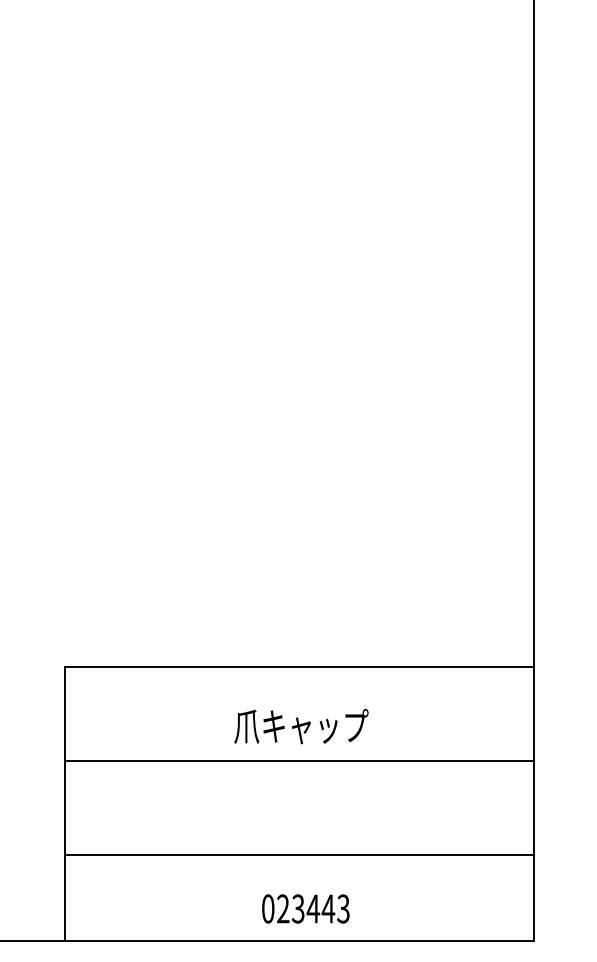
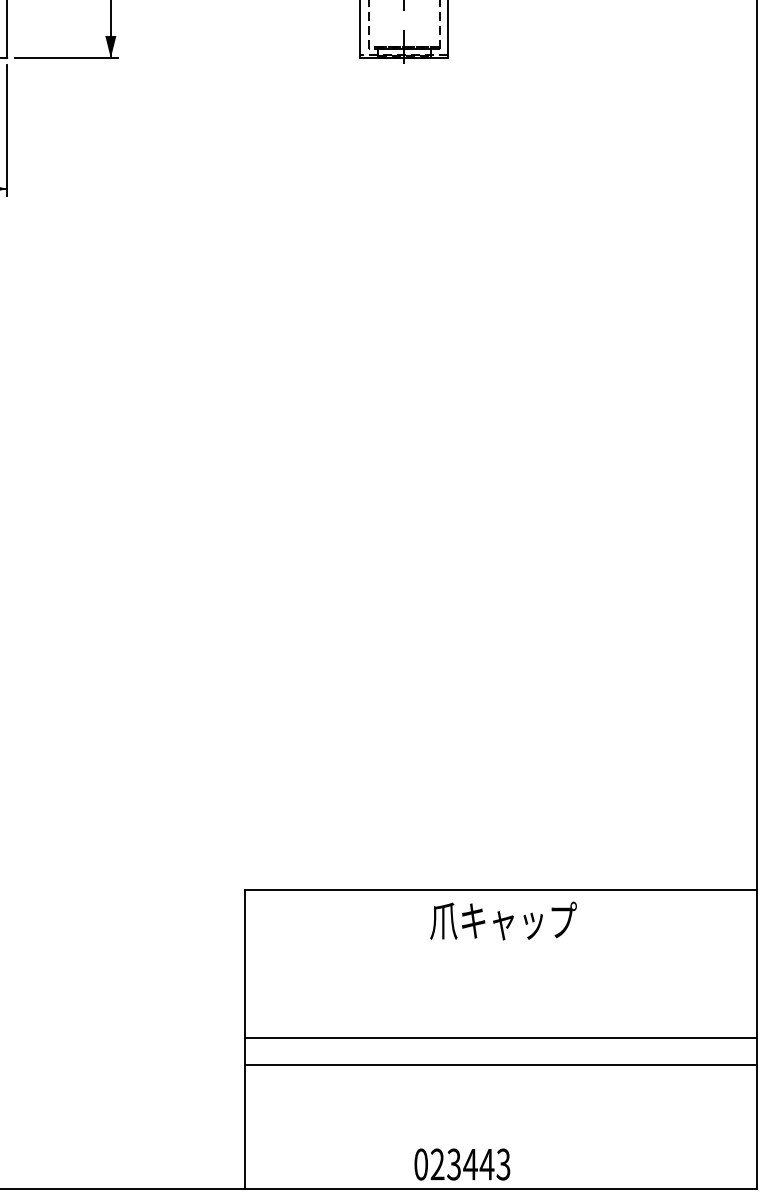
text: (301, 726) -> (503, 920), moved
line: (298, 760) -> (500, 1037), moved
line: (298, 854) -> (500, 1065), moved
text: (305, 908) -> (462, 1164), moved

